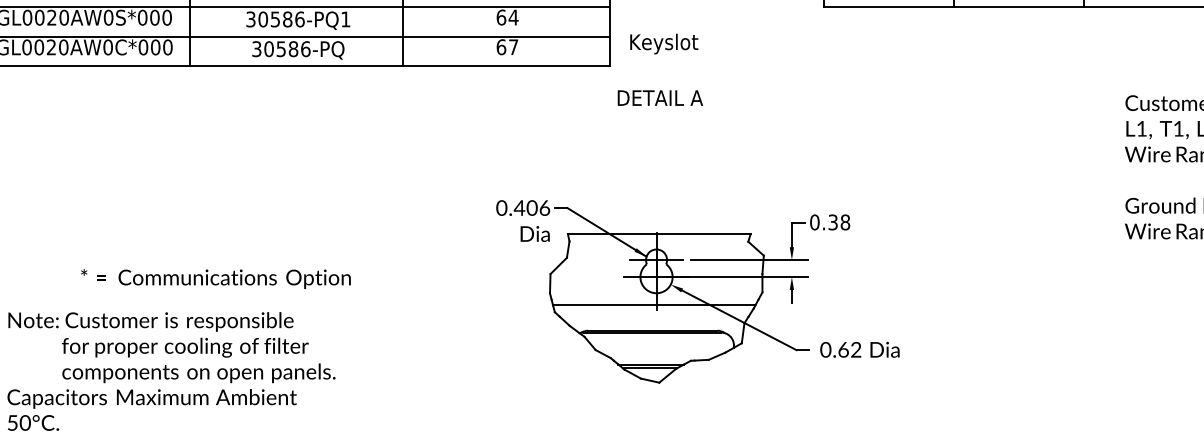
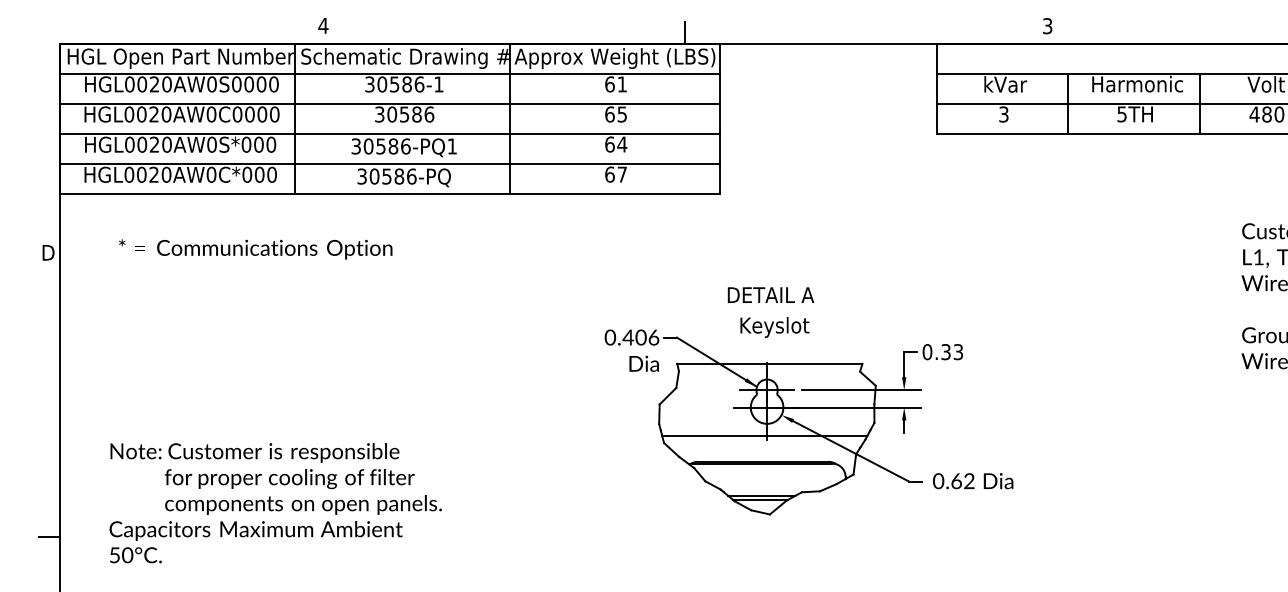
text: (663, 44) -> (774, 327), moved
text: (659, 97) -> (770, 294), moved
text: (845, 222) -> (958, 352), 0.38 -> 0.33
text: (215, 279) -> (255, 249), moved

